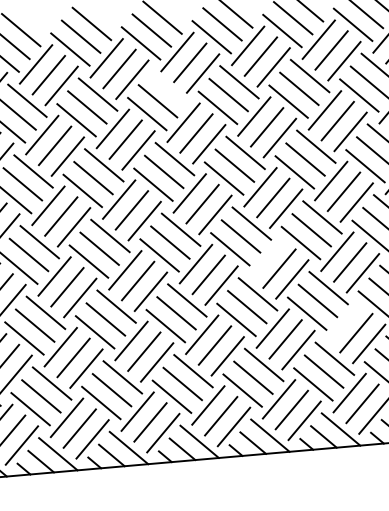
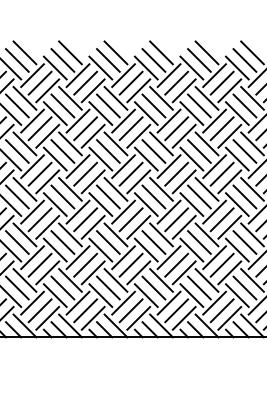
line: (168, 88) -> (115, 98), added
line: (265, 256) -> (168, 211), added
line: (343, 322) -> (214, 257), added

